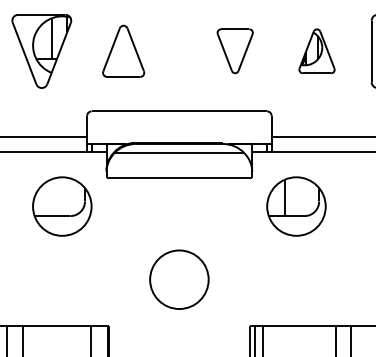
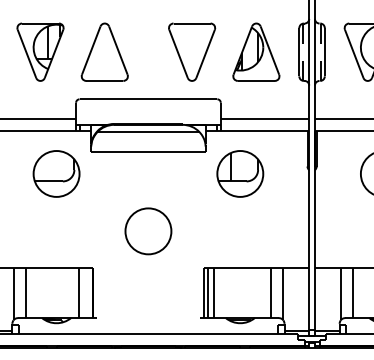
part: (123, 50) -> (104, 51), size x1.43
part: (235, 50) -> (192, 51), size x1.67
part: (317, 50) -> (256, 51), size x1.67

